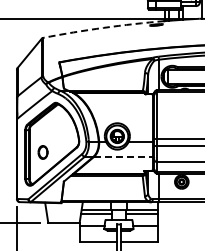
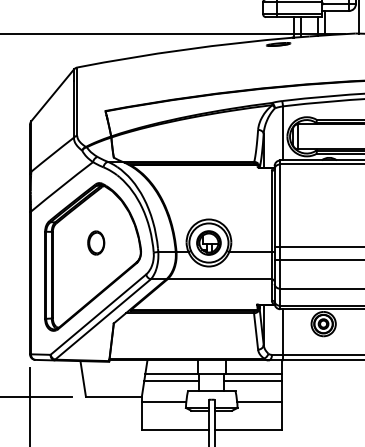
arc: (103, 27) -> (184, 49), dashed -> solid
part: (42, 152) -> (95, 243), moved
line: (123, 156) -> (219, 278), dashed -> solid

